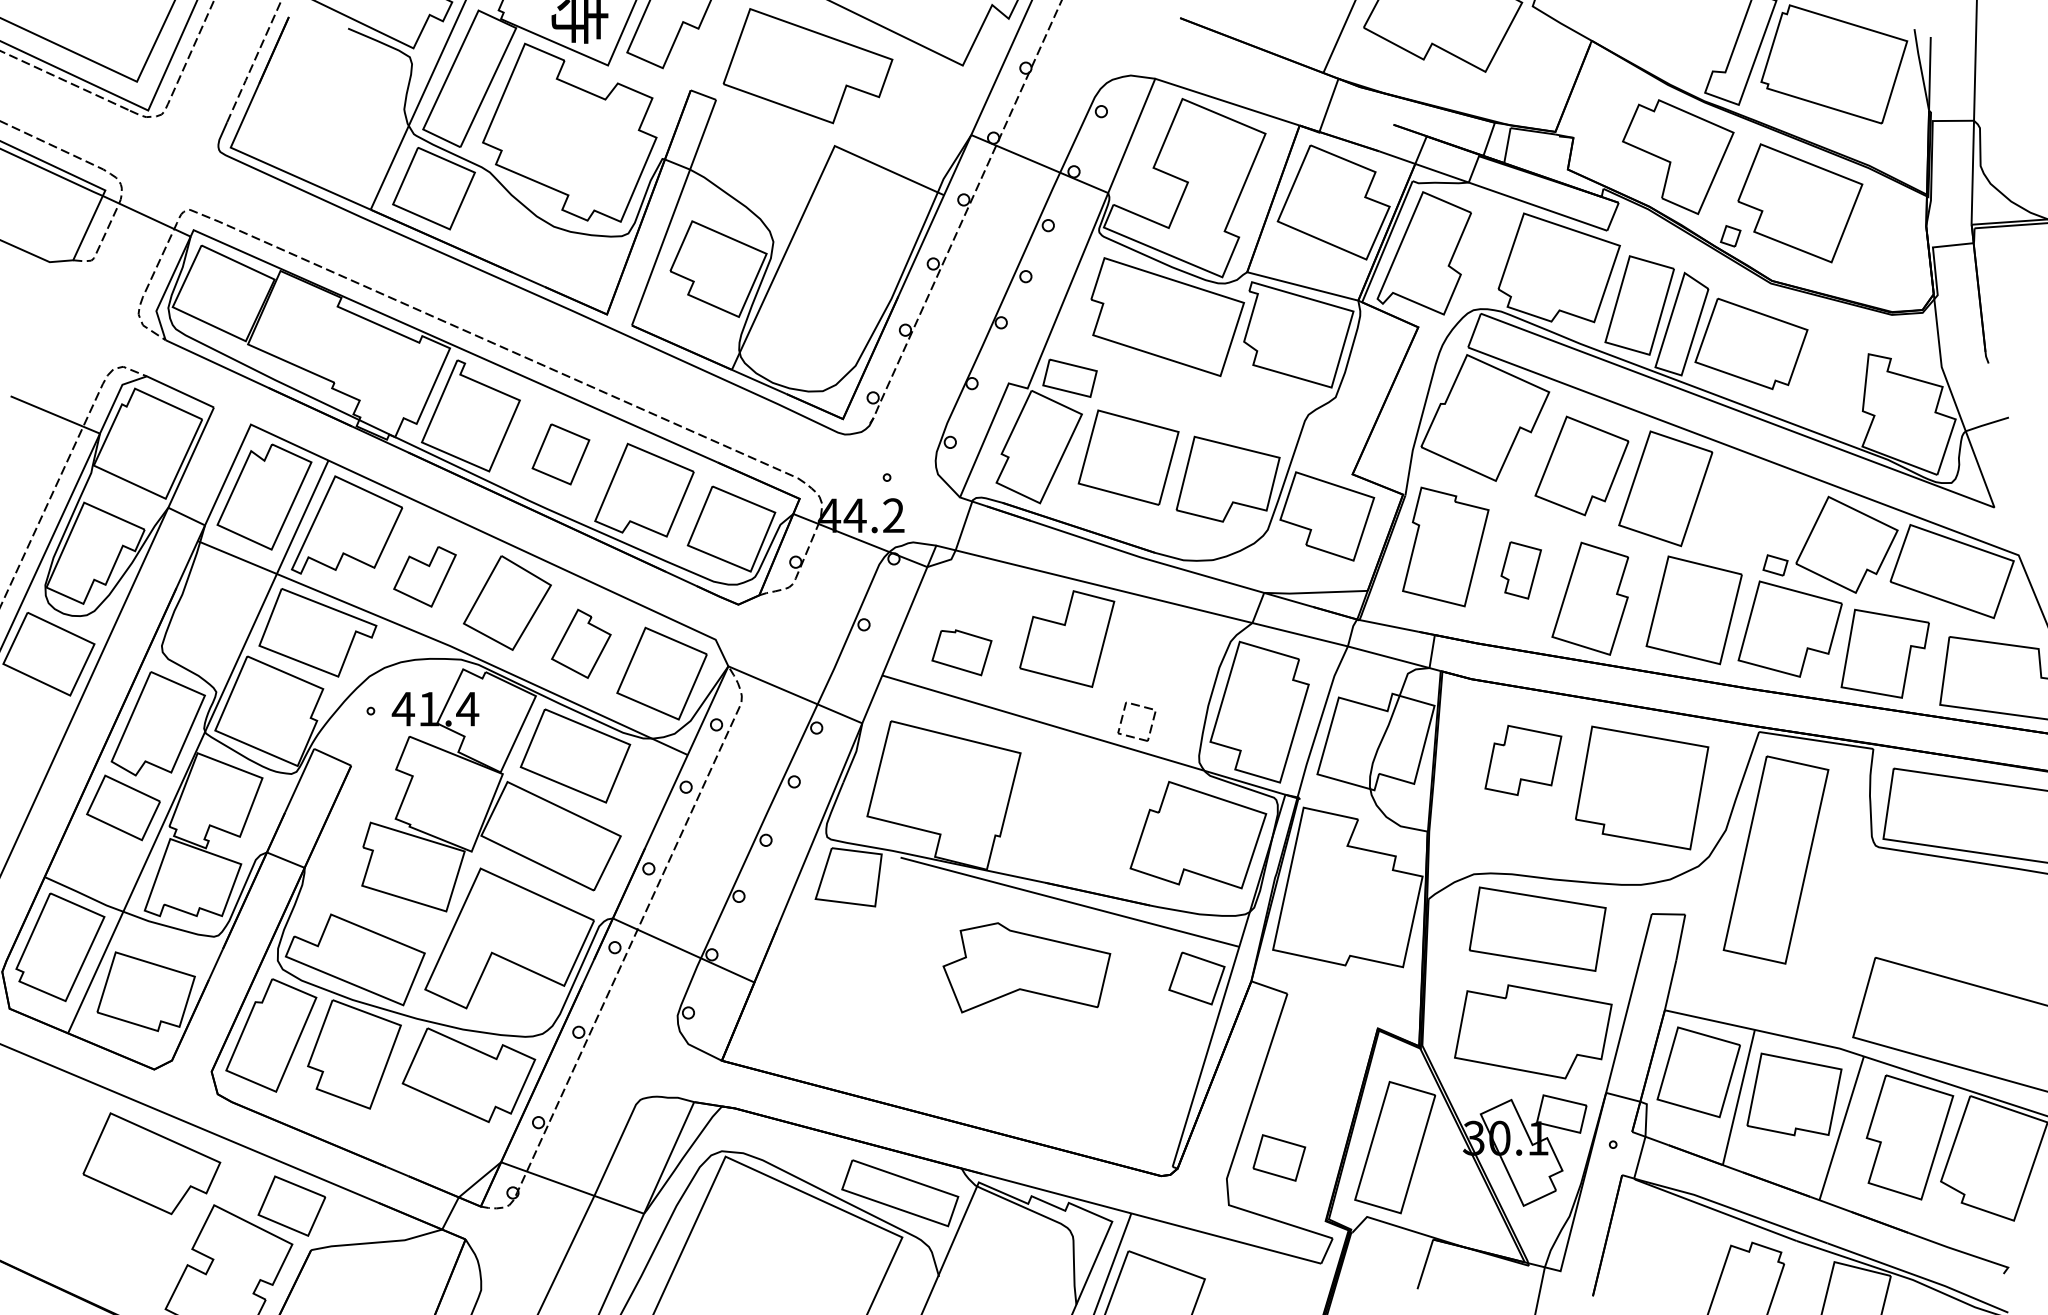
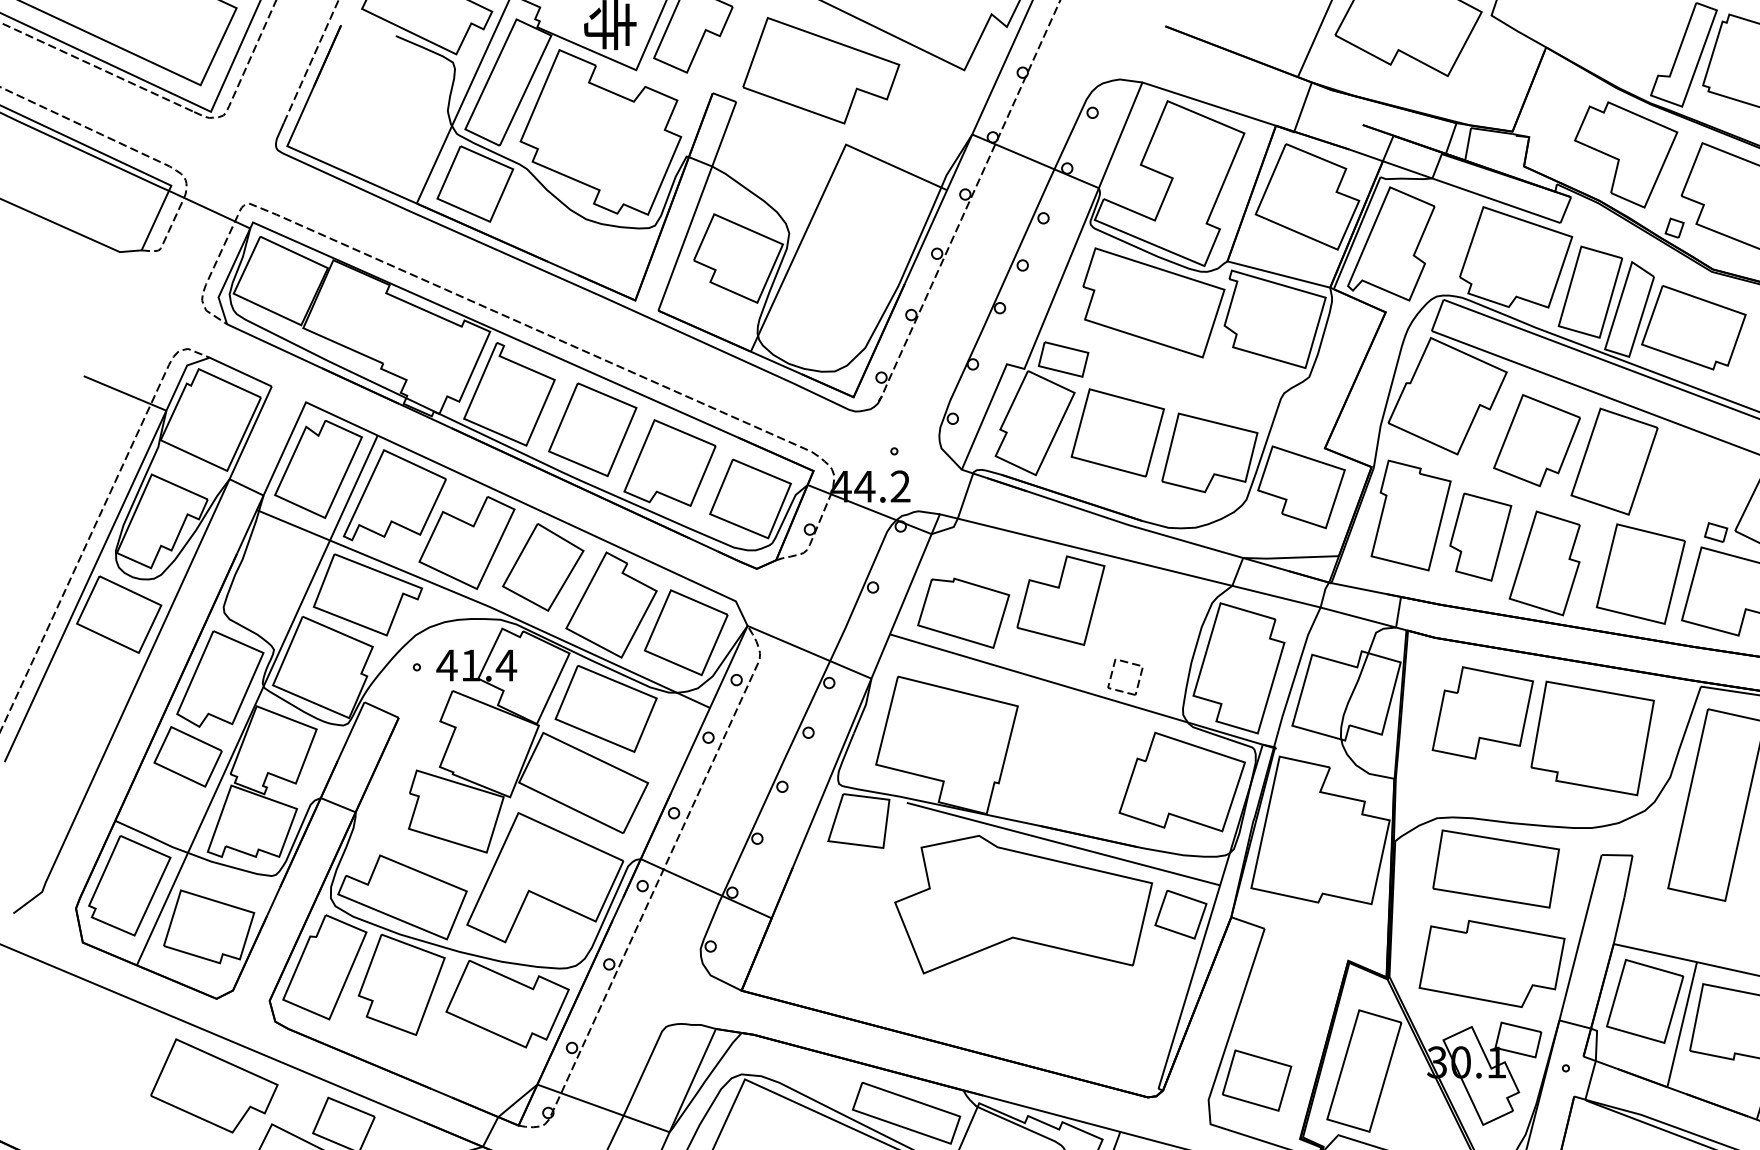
part: (560, 454) -> (592, 429), size x1.67
part: (1521, 570) -> (1481, 537), size x1.67
part: (424, 576) -> (466, 542), size x1.67
part: (581, 643) -> (611, 604), size x1.67
part: (961, 652) -> (963, 613), size x1.67
part: (1523, 760) -> (1482, 713), size x1.43
part: (1026, 967) -> (1023, 904), size x1.67
part: (1279, 1157) -> (1257, 1080), size x1.43

